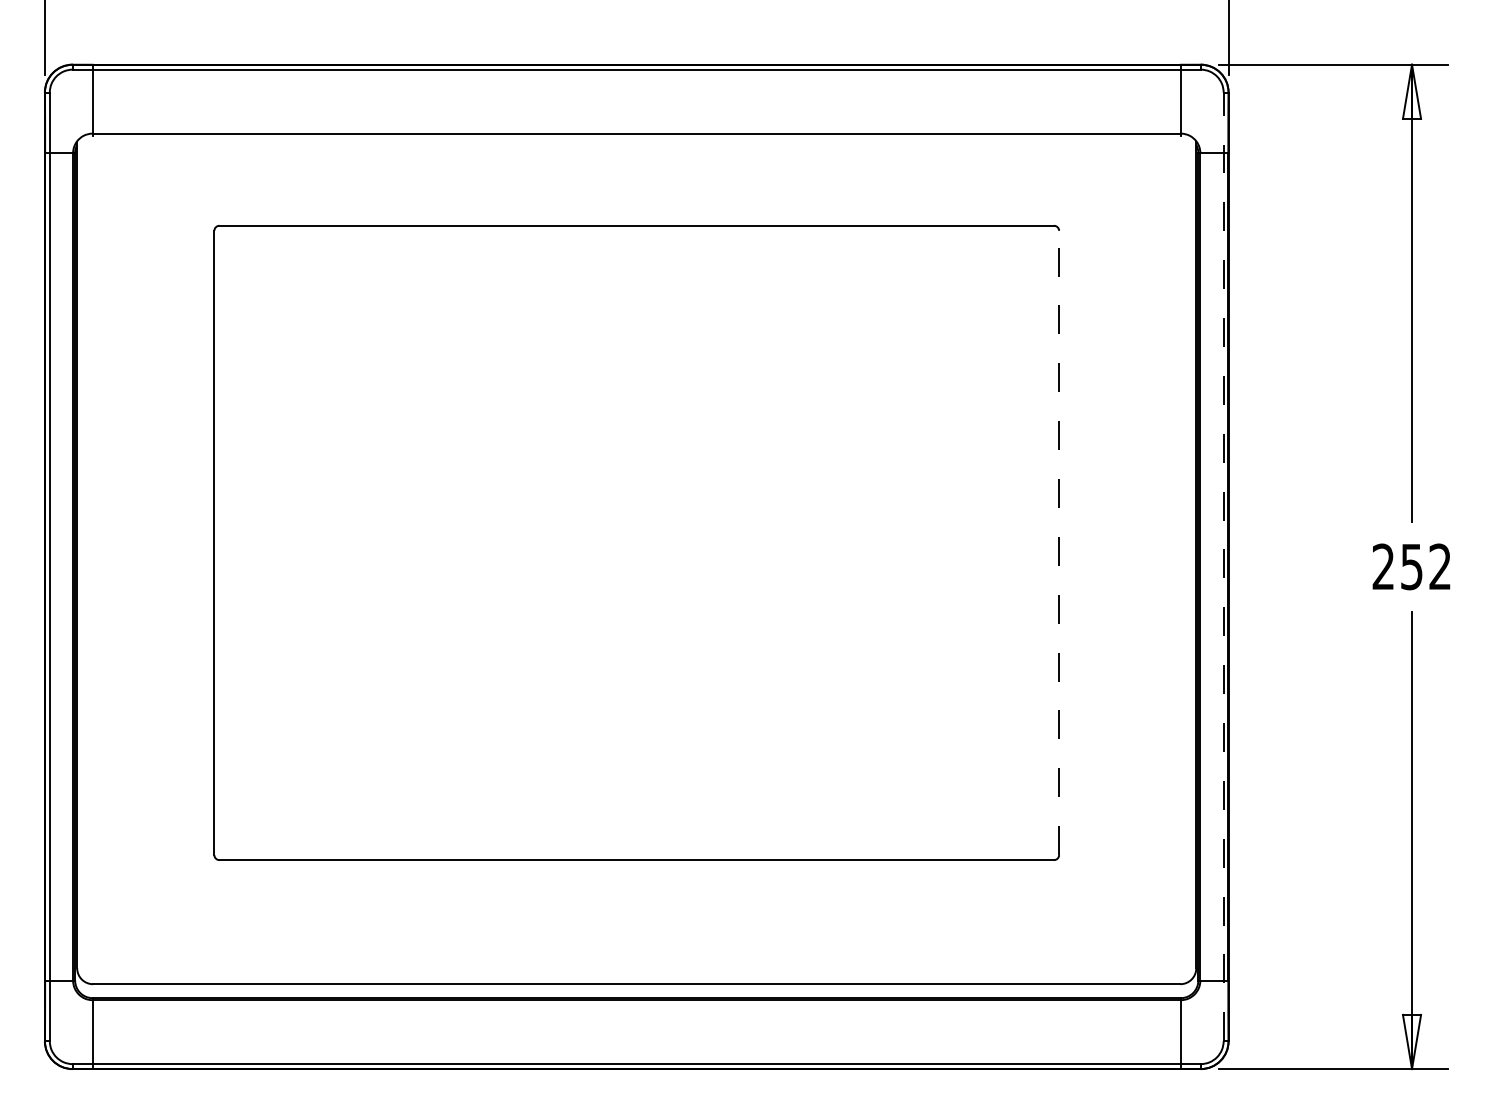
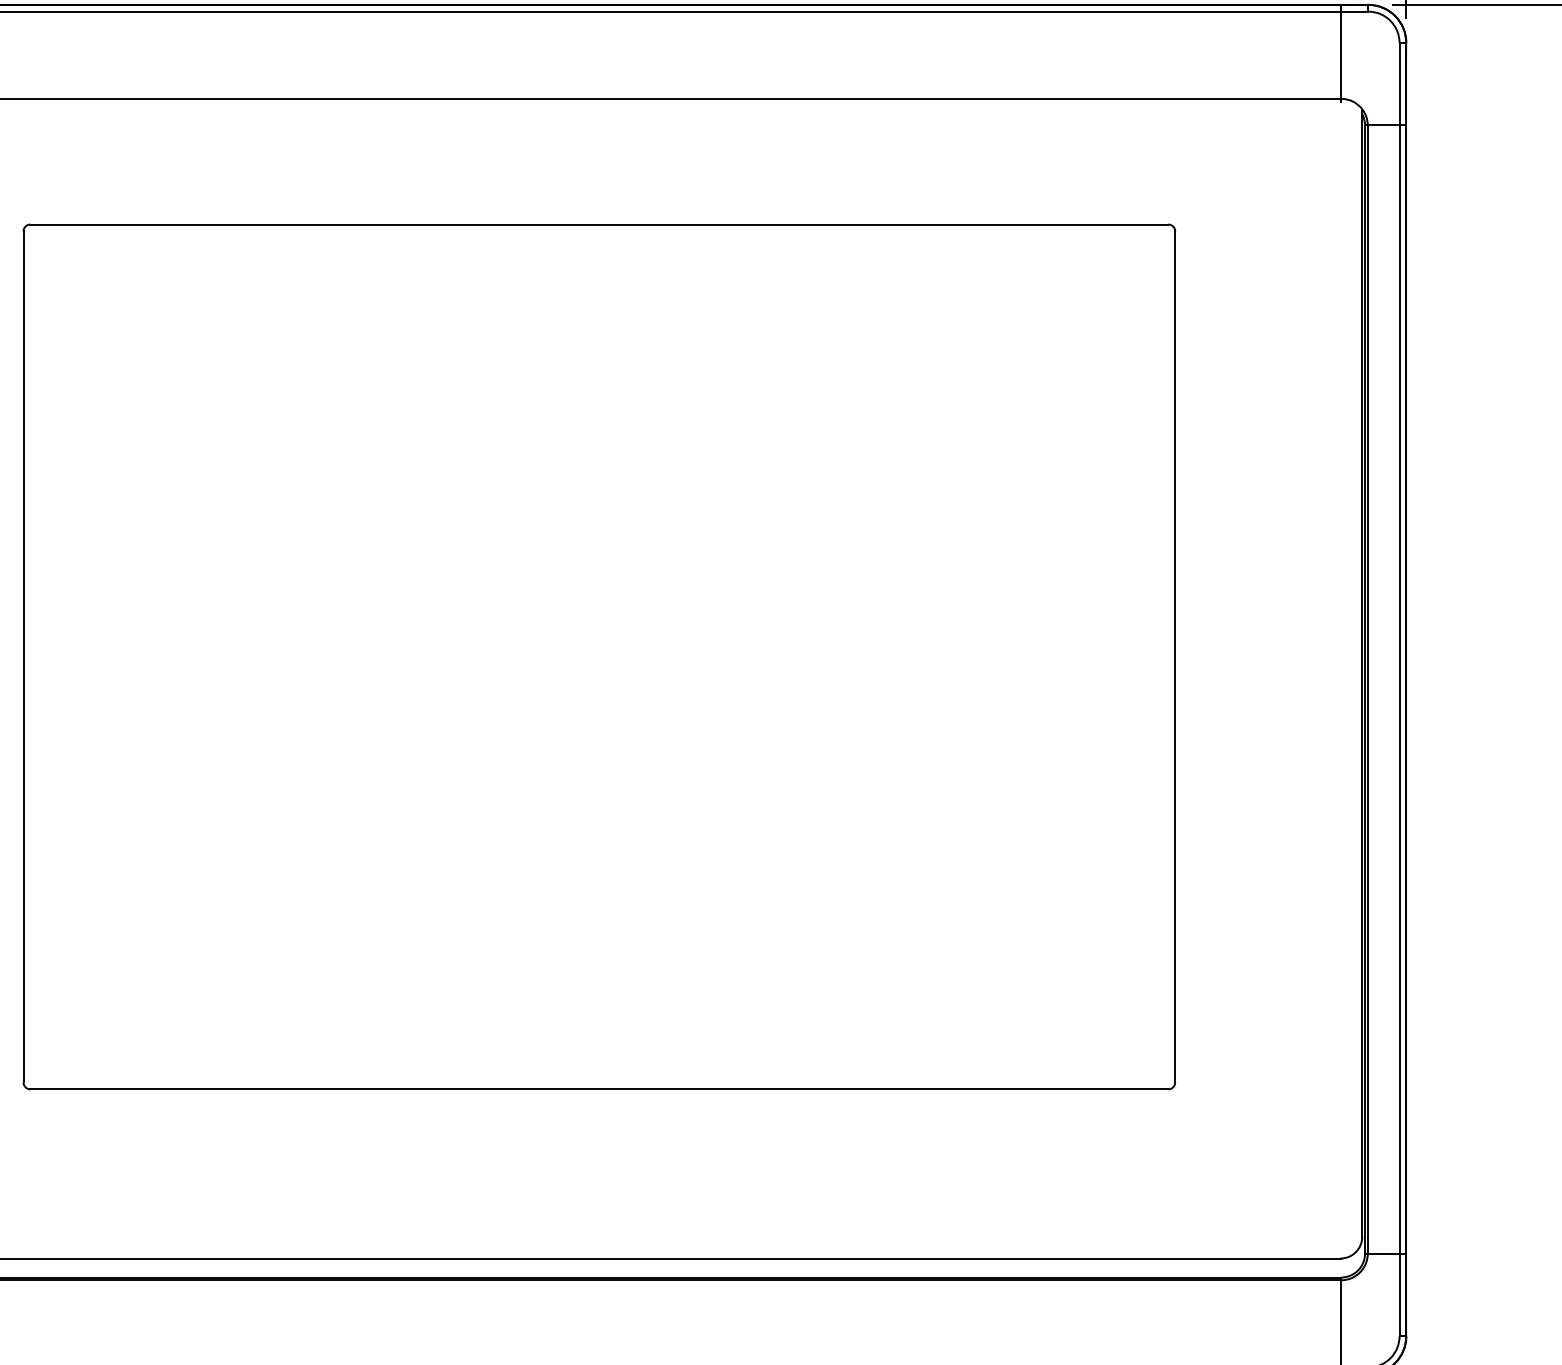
line: (1059, 542) -> (1175, 656), dashed -> solid
line: (1223, 566) -> (1399, 689), dashed -> solid

